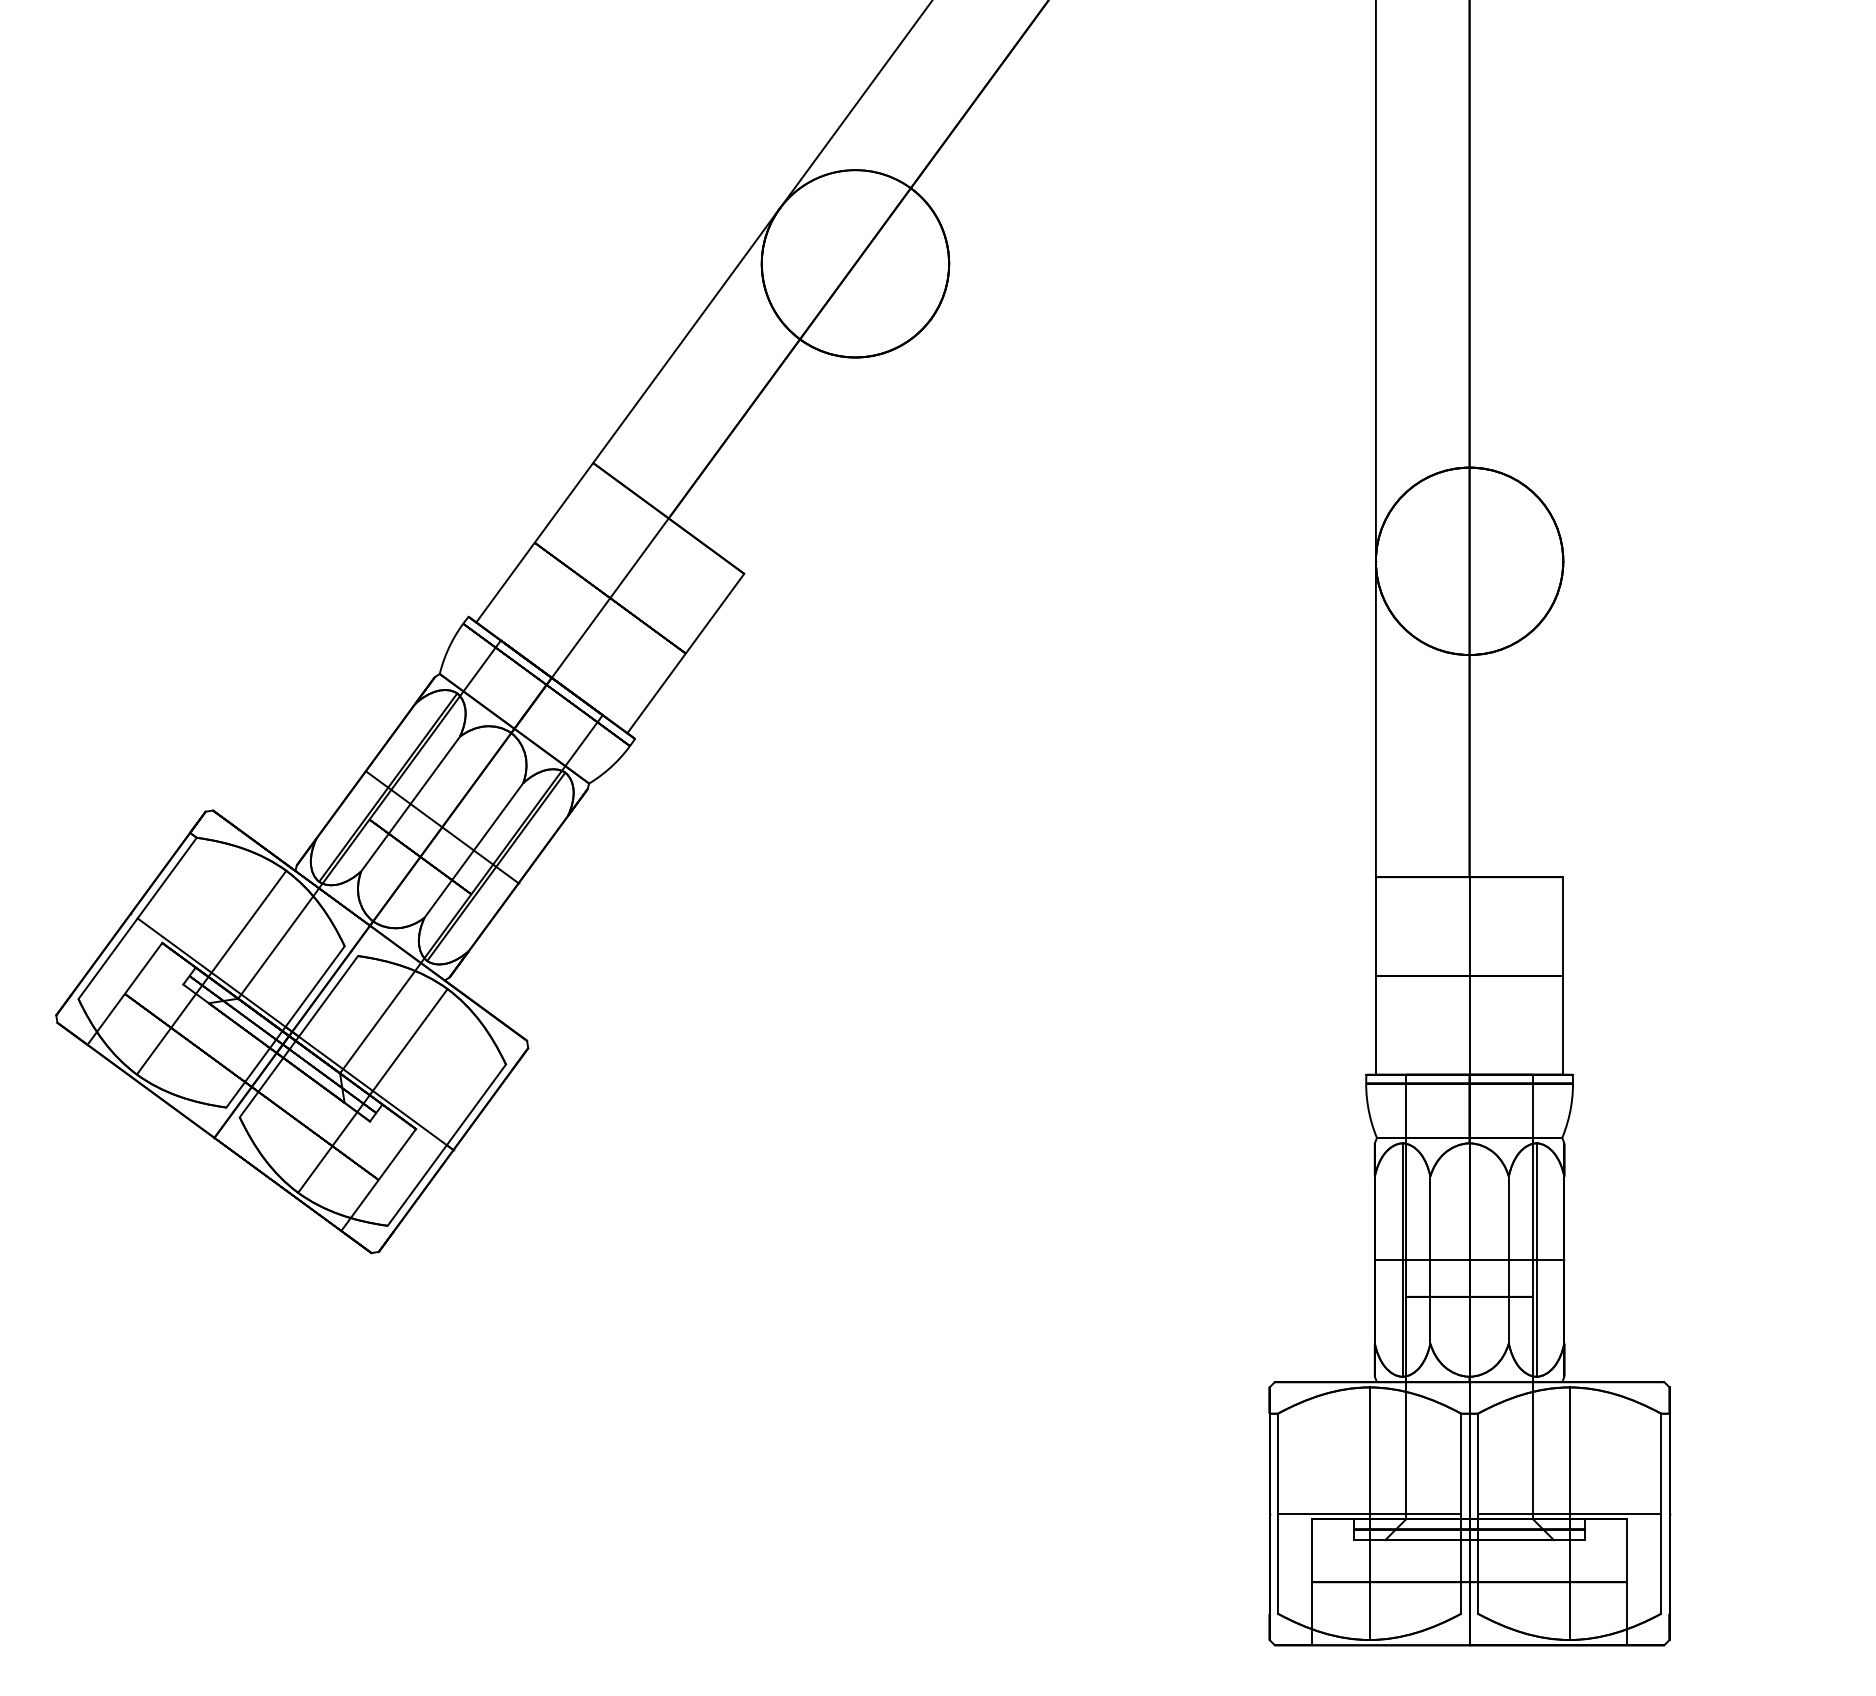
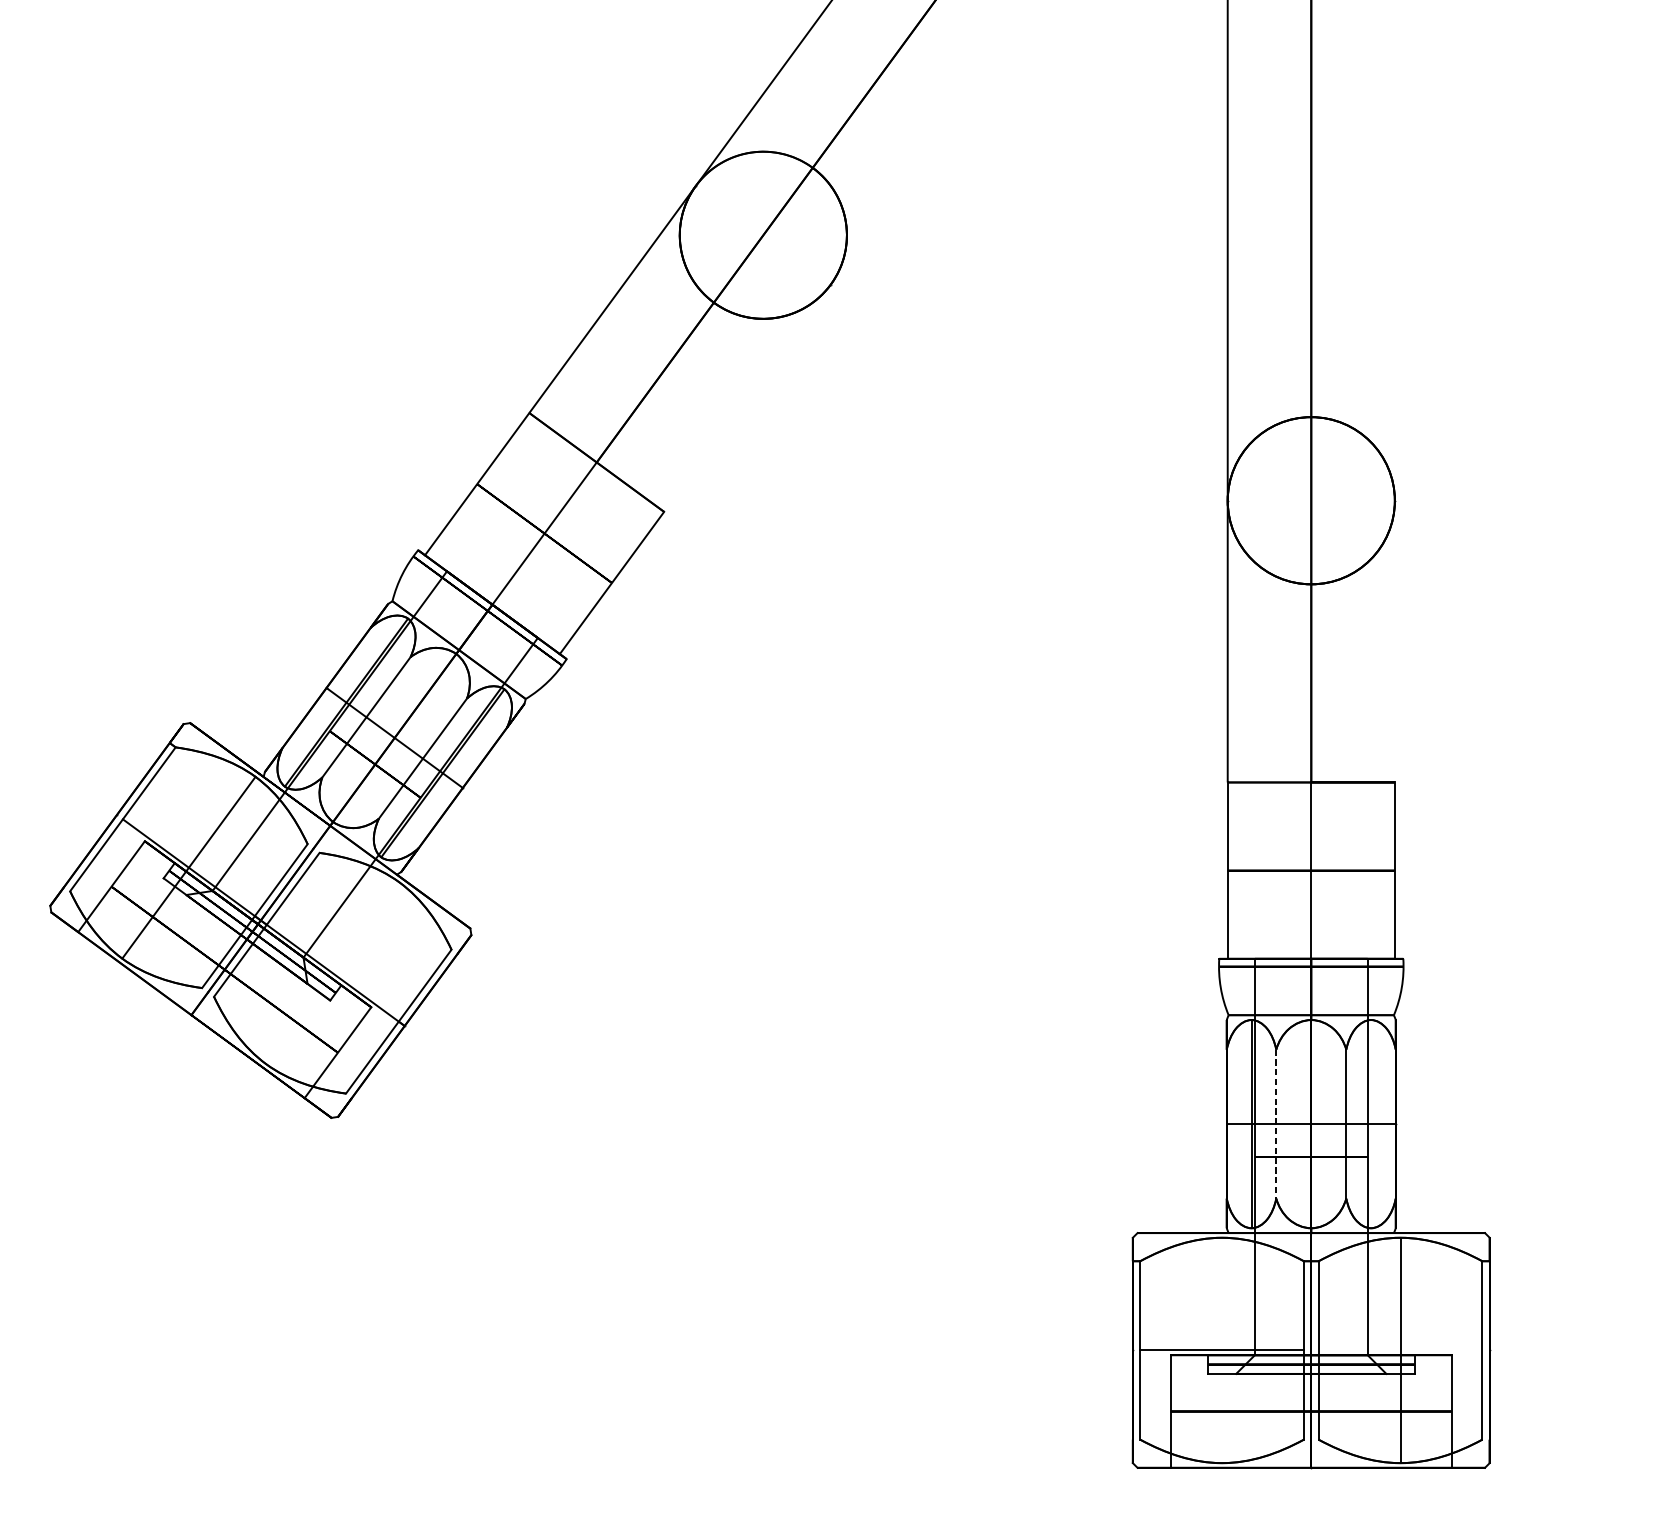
line: (372, 1090) -> (332, 972), removed
line: (1536, 1259) -> (1370, 1123), removed
line: (1430, 1260) -> (1276, 1124), solid -> dashed
line: (1369, 1513) -> (1221, 1350), removed
line: (1569, 1513) -> (1400, 1350), removed

